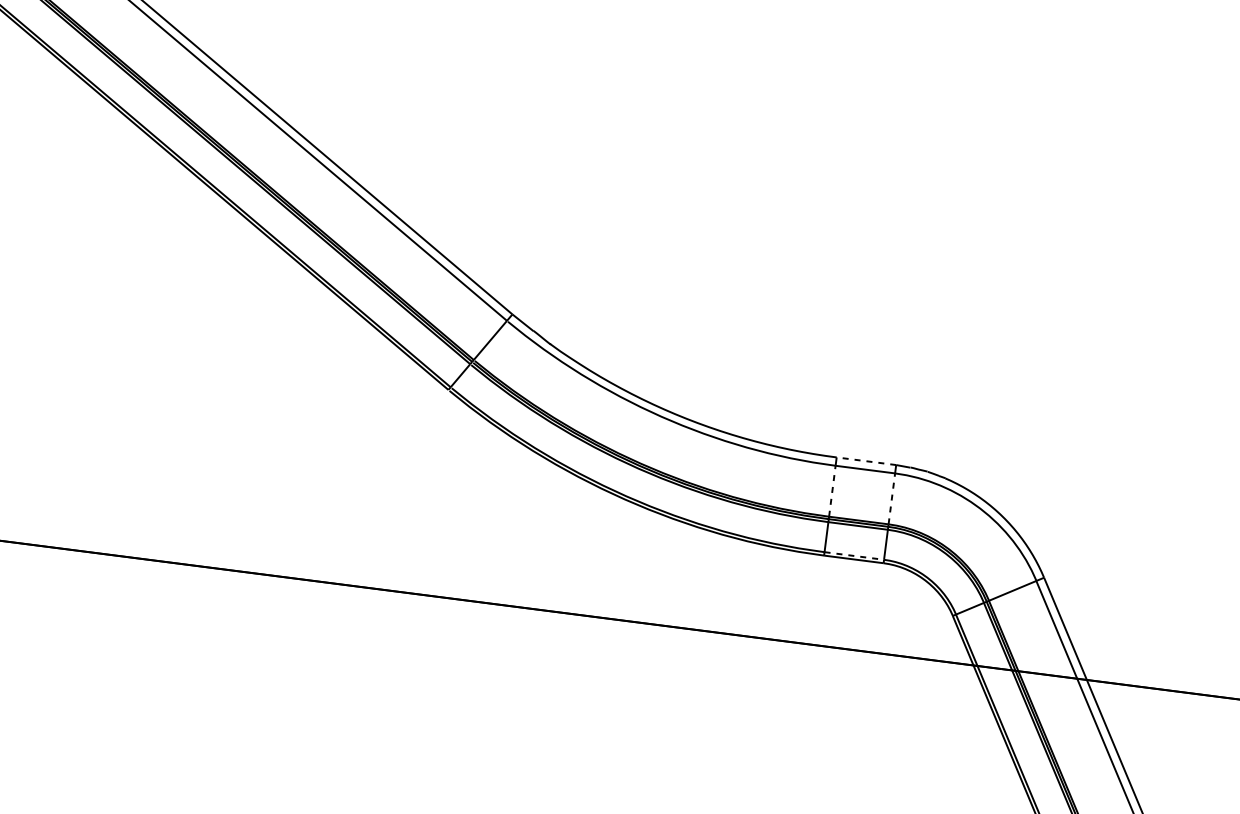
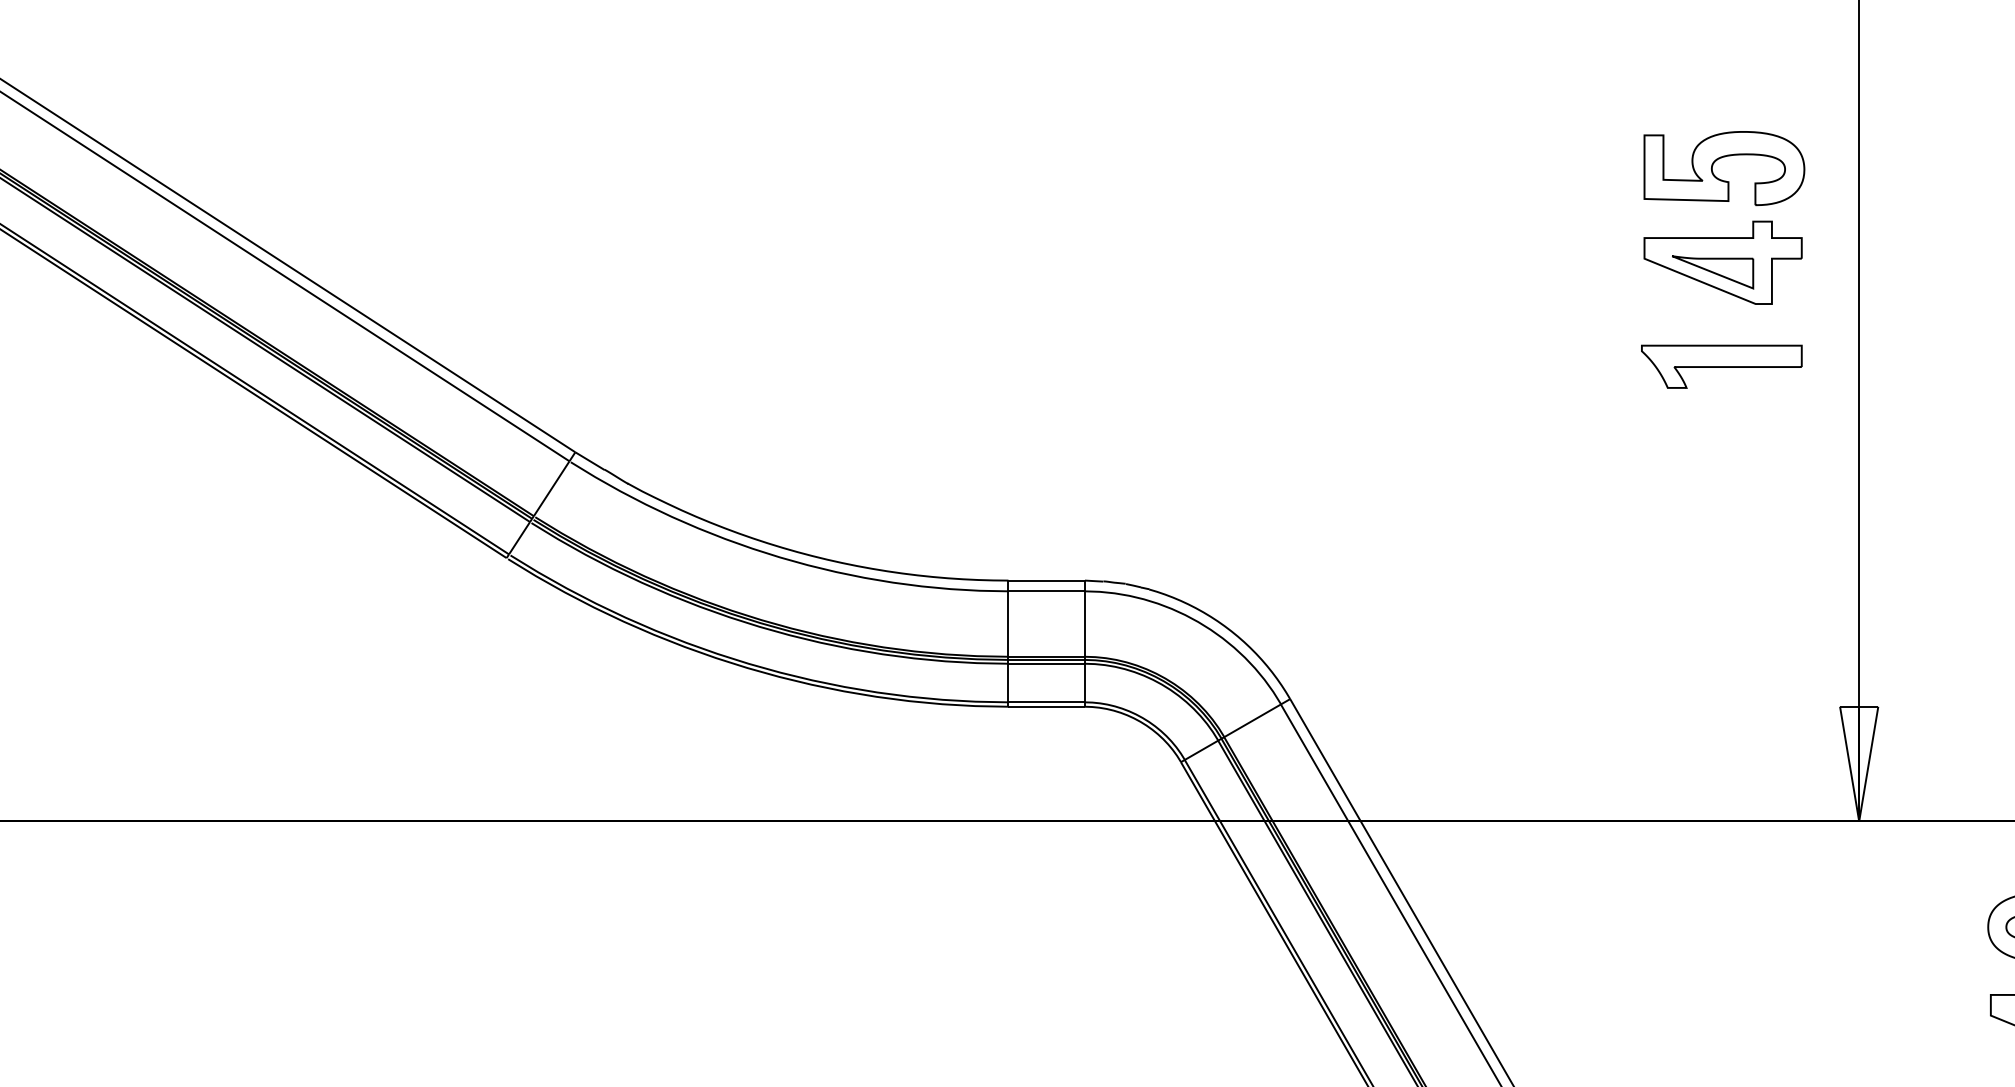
line: (866, 461) -> (1046, 580), dashed -> solid
line: (832, 491) -> (1008, 624), dashed -> solid
line: (891, 499) -> (1084, 624), dashed -> solid
line: (854, 556) -> (1047, 702), dashed -> solid

